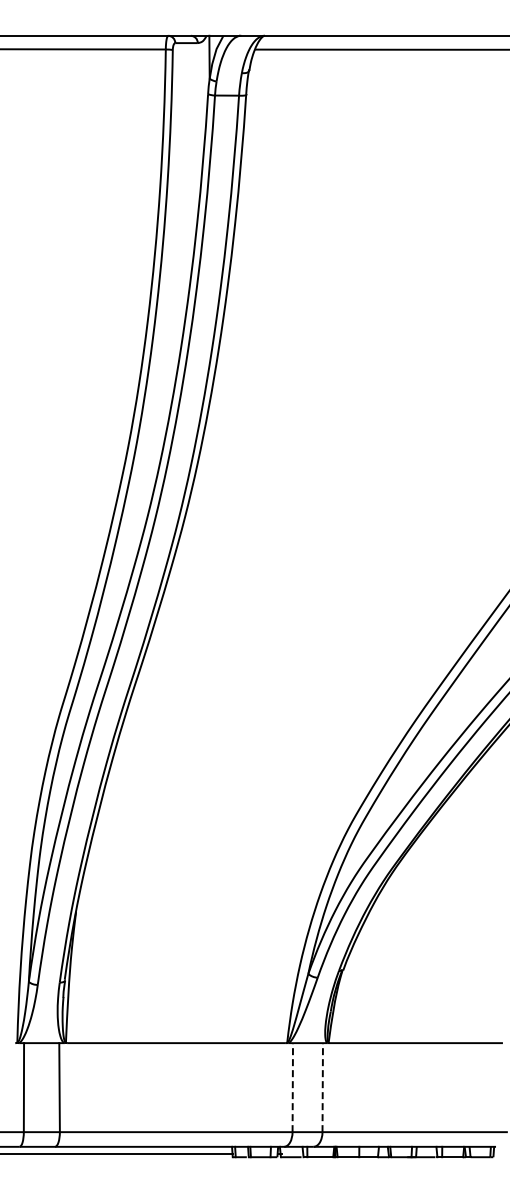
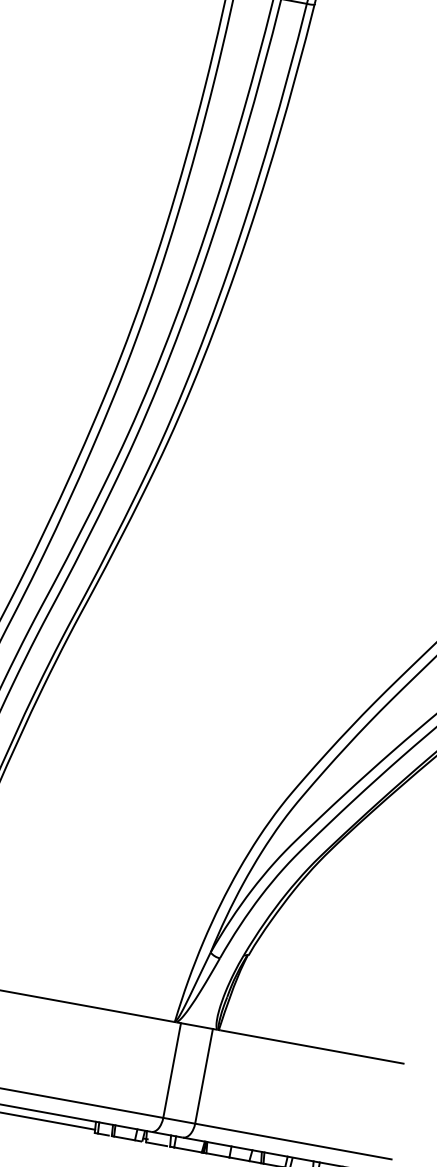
line: (292, 1087) -> (171, 1070), dashed -> solid
line: (322, 1087) -> (203, 1076), dashed -> solid

